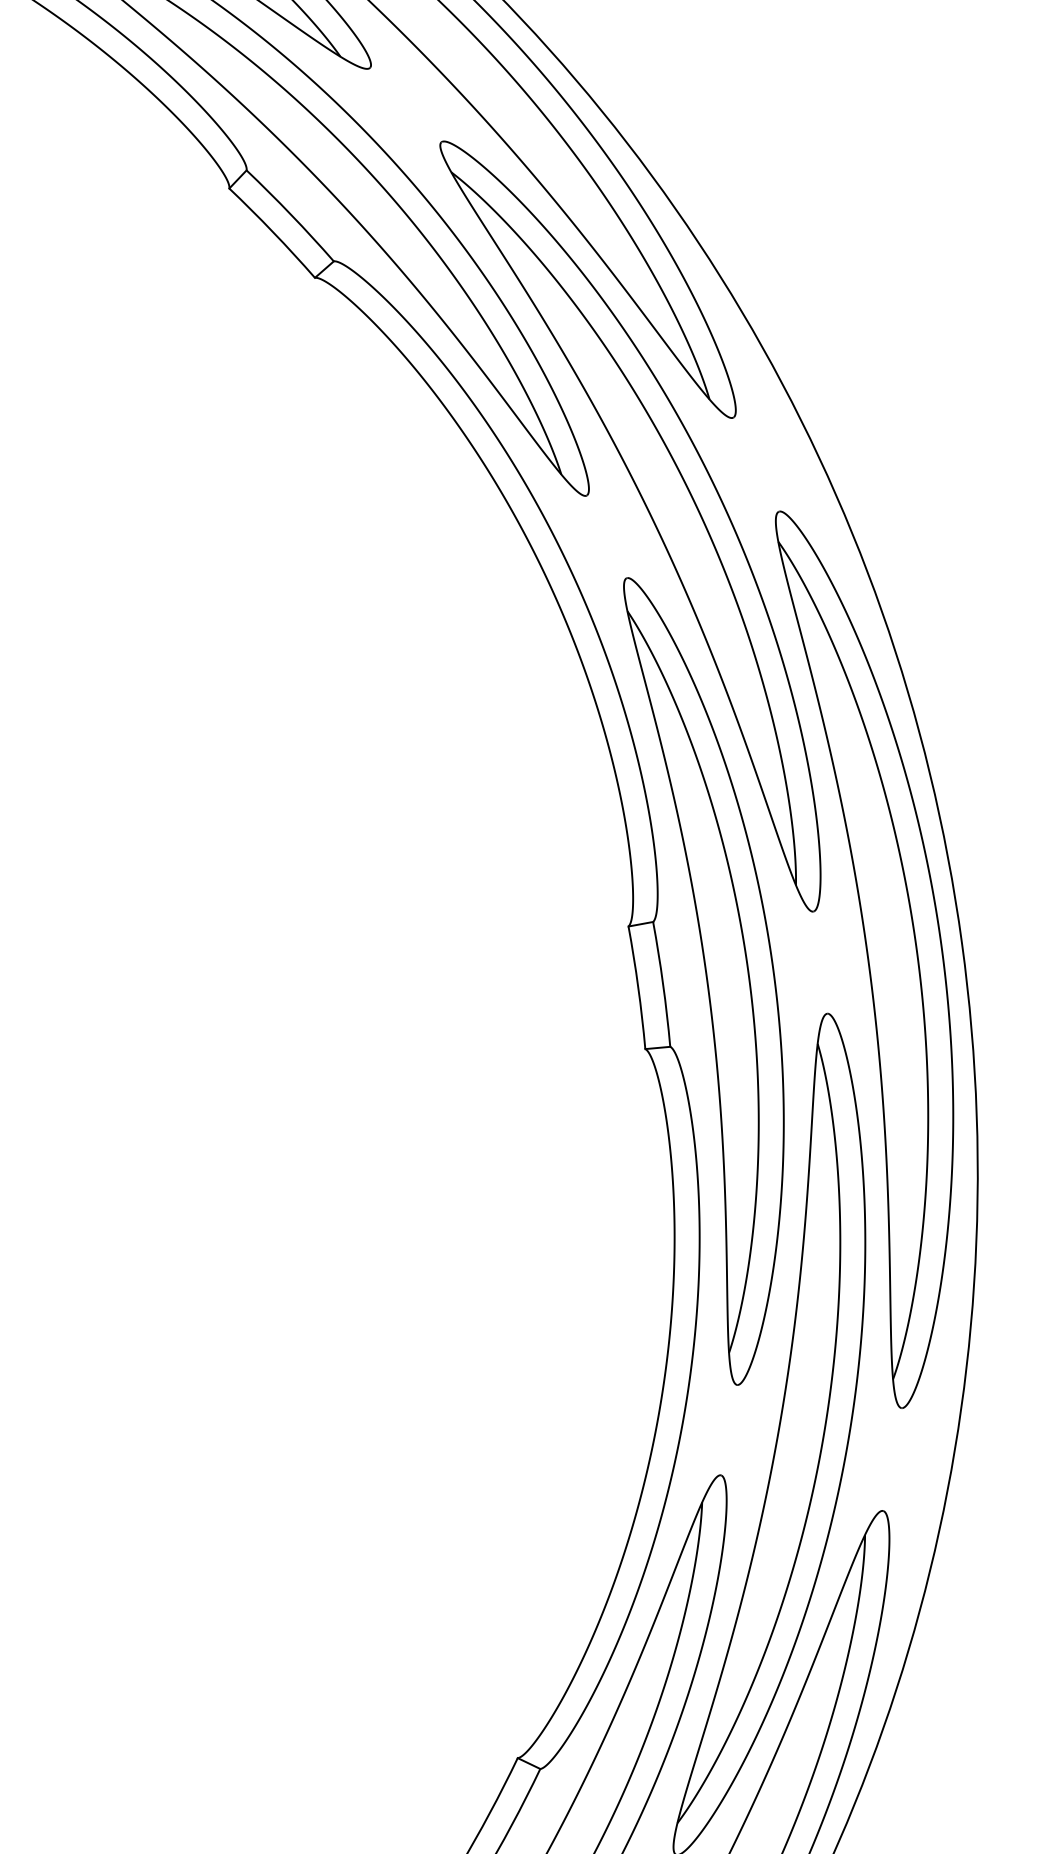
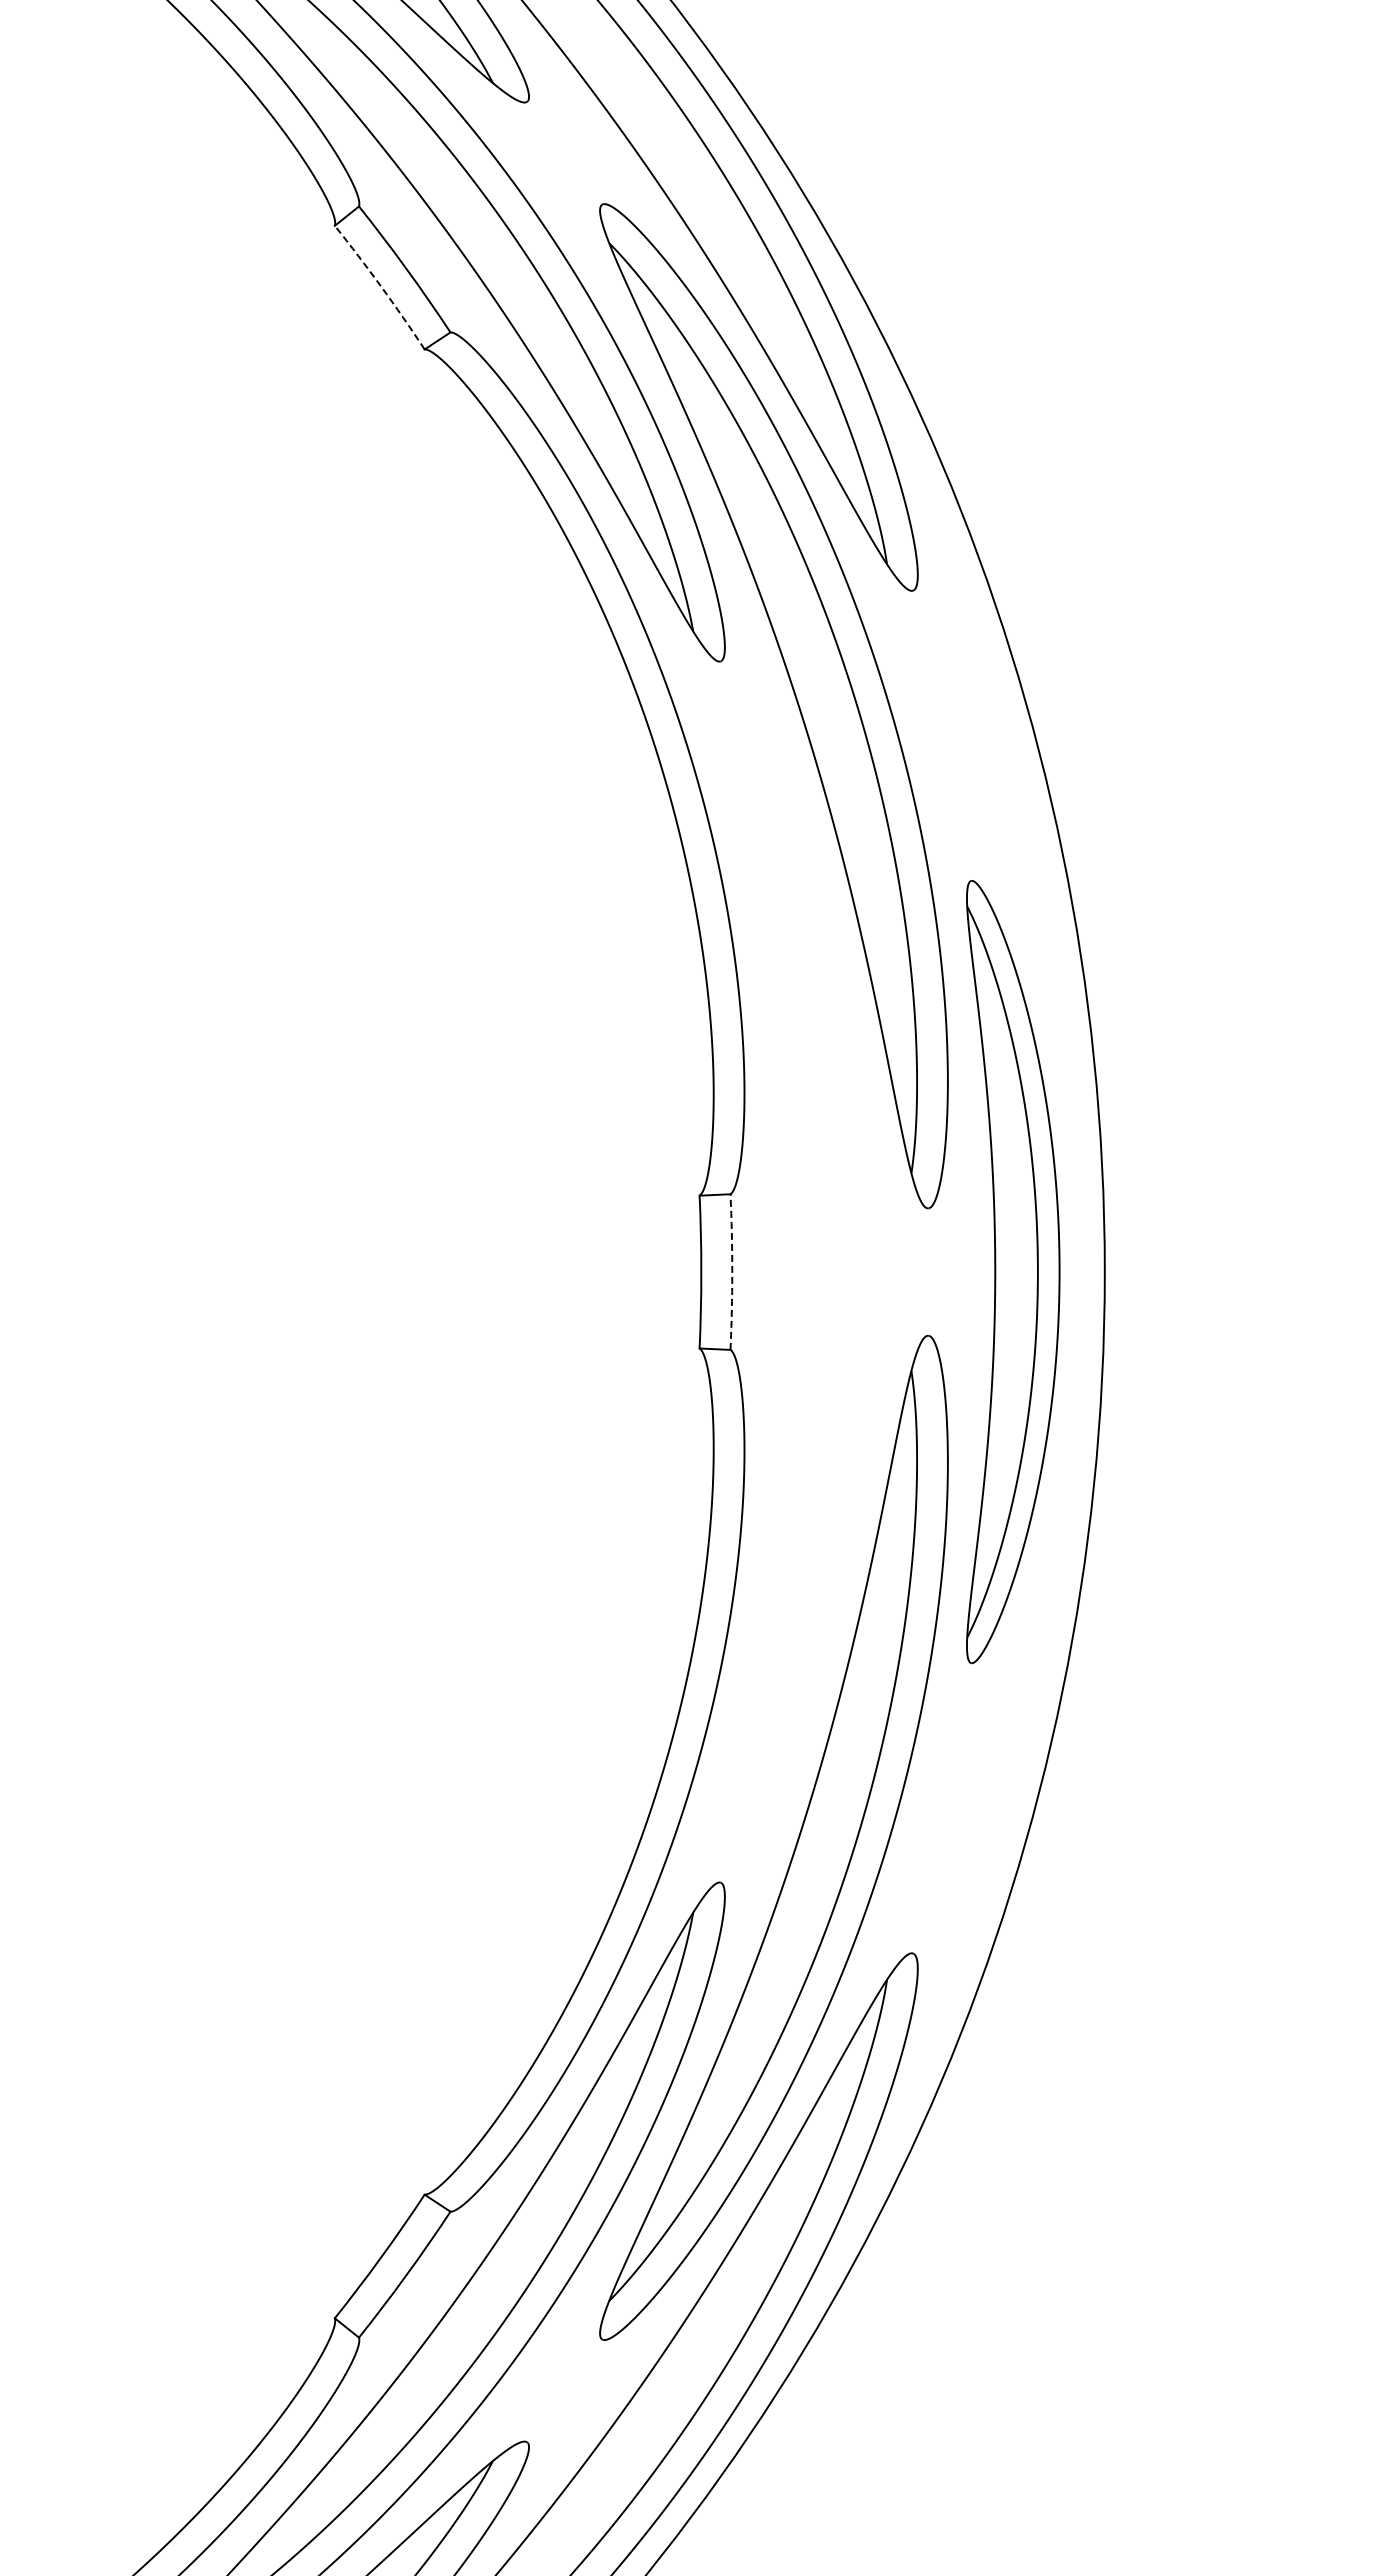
arc: (273, 232) -> (381, 286), solid -> dashed
part: (888, 952) -> (1013, 1271), size x0.7
part: (725, 975) -> (809, 1271), removed
arc: (663, 984) -> (732, 1272), solid -> dashed

